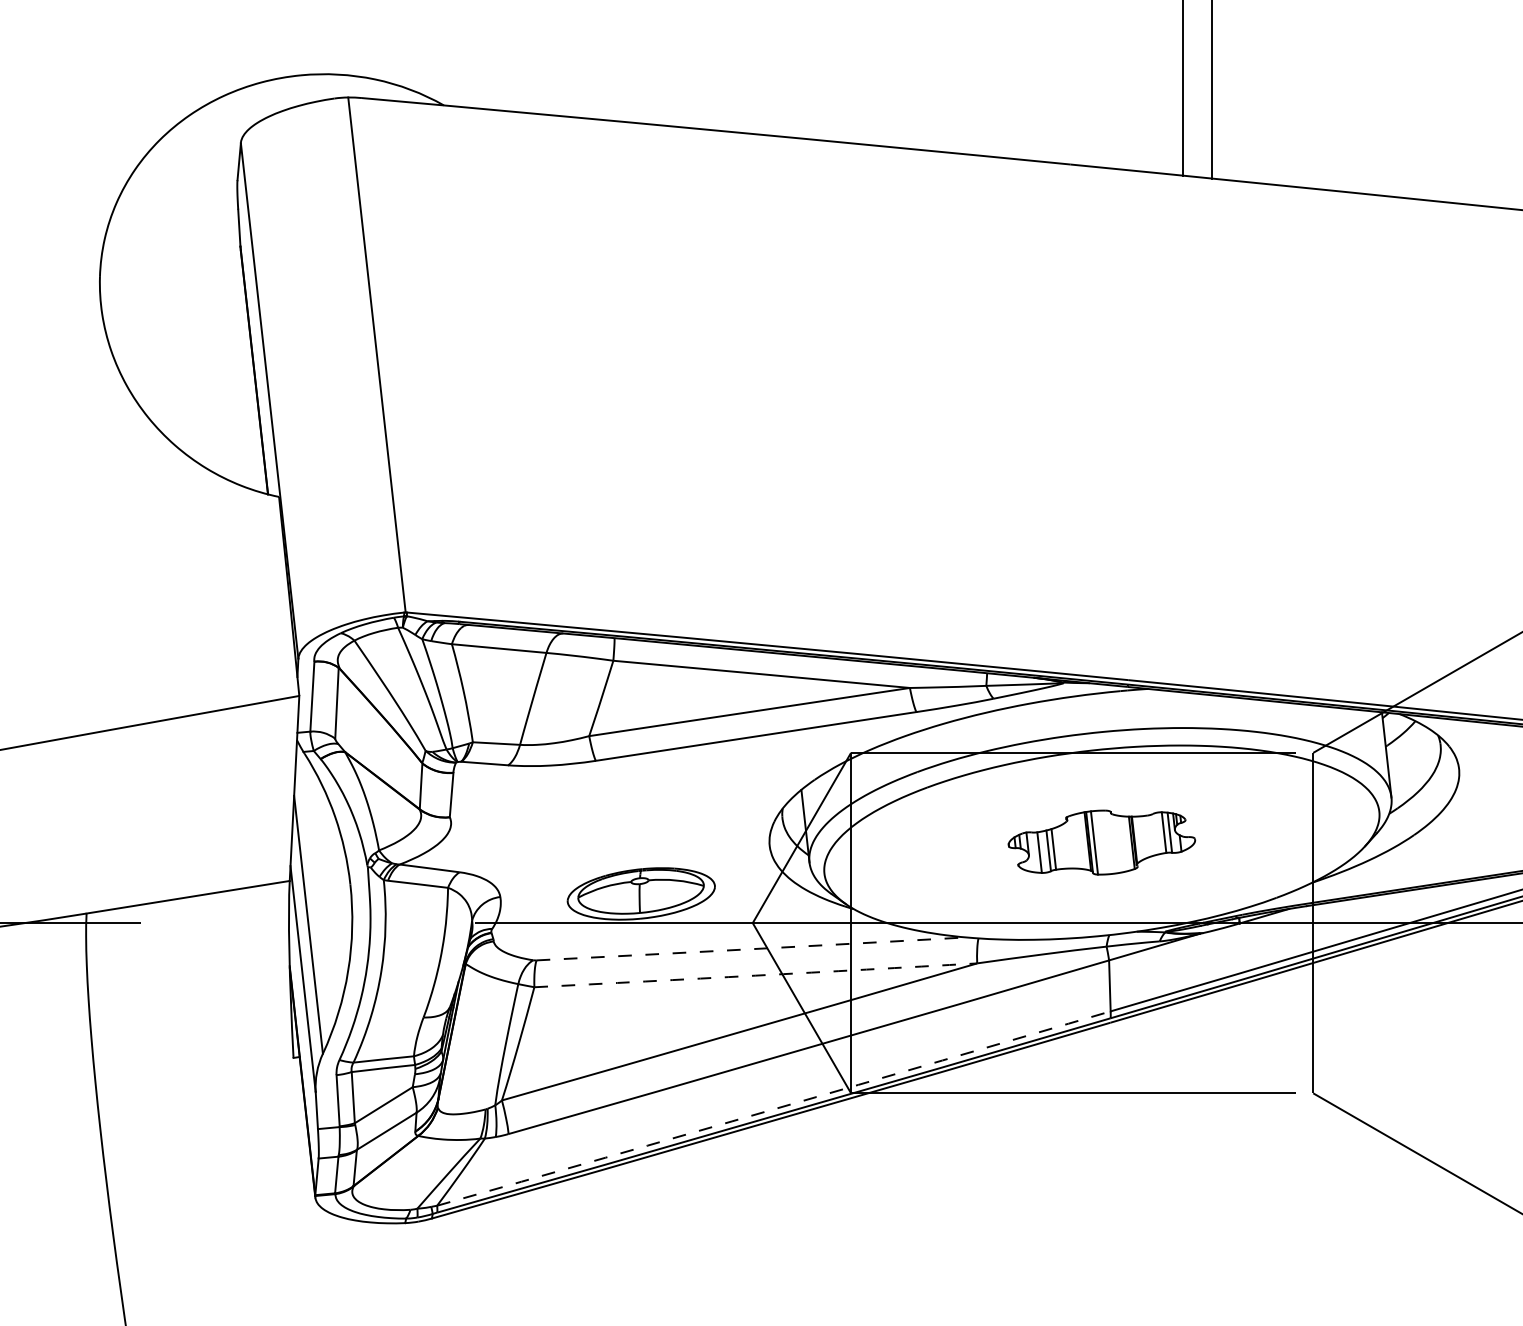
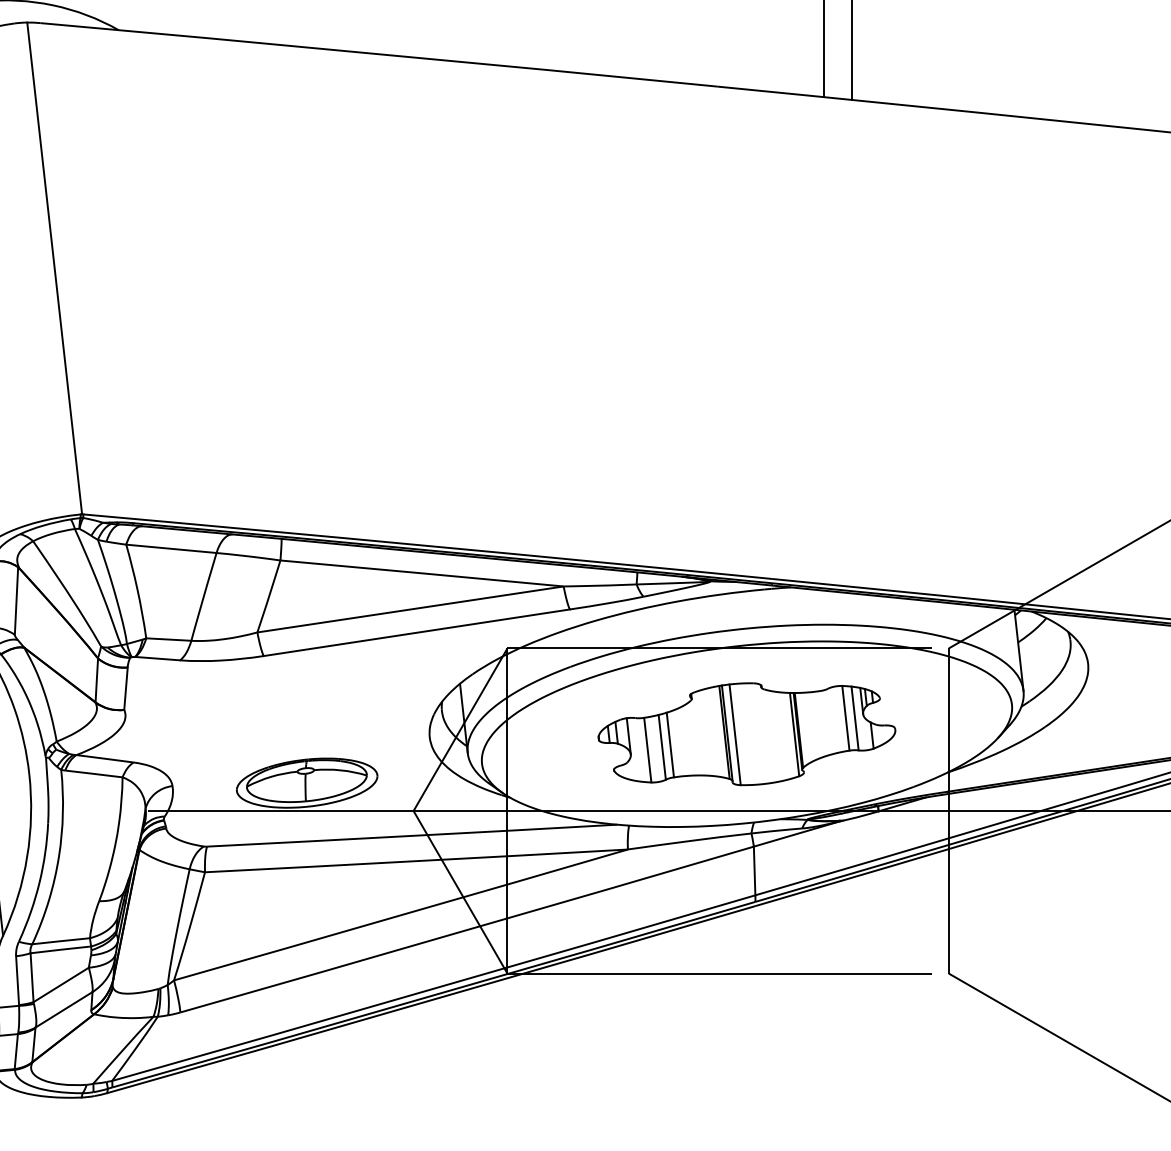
part: (1101, 842) -> (746, 734), size x1.67
arc: (751, 949) -> (412, 836), dashed -> solid
arc: (755, 975) -> (416, 861), dashed -> solid
arc: (774, 1109) -> (434, 989), dashed -> solid

